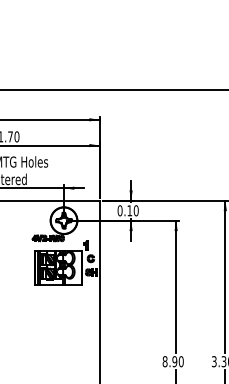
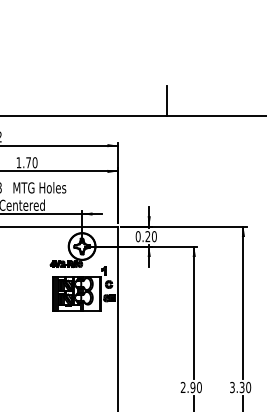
line: (148, 74) -> (166, 100), added
text: (129, 210) -> (147, 236), 0.10 -> 0.20
text: (164, 361) -> (182, 387), 8.90 -> 2.90

